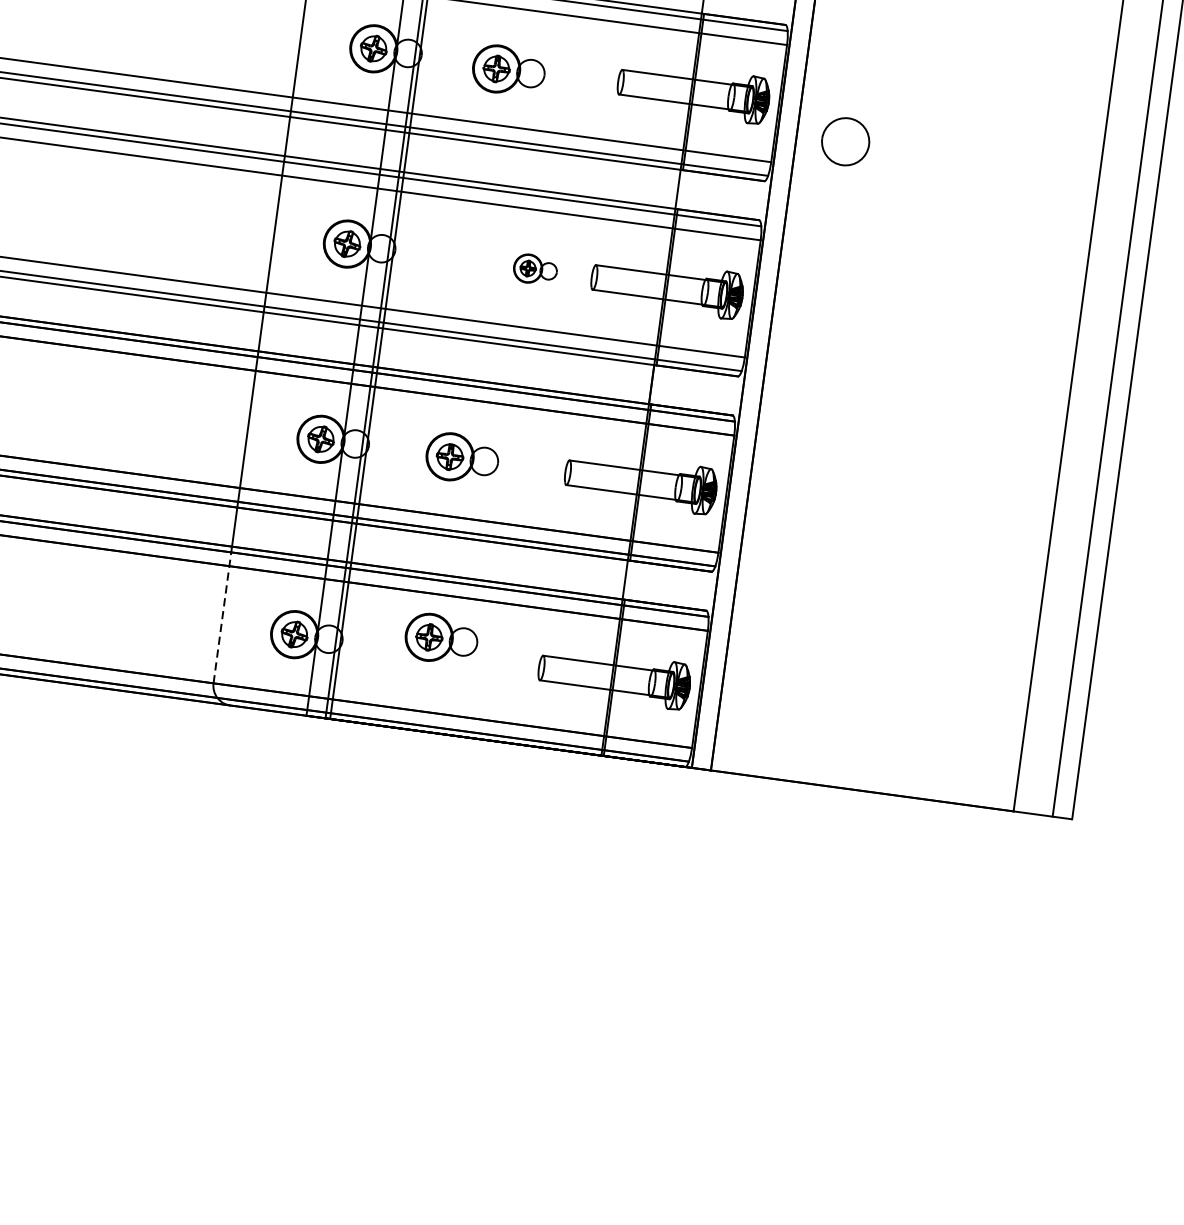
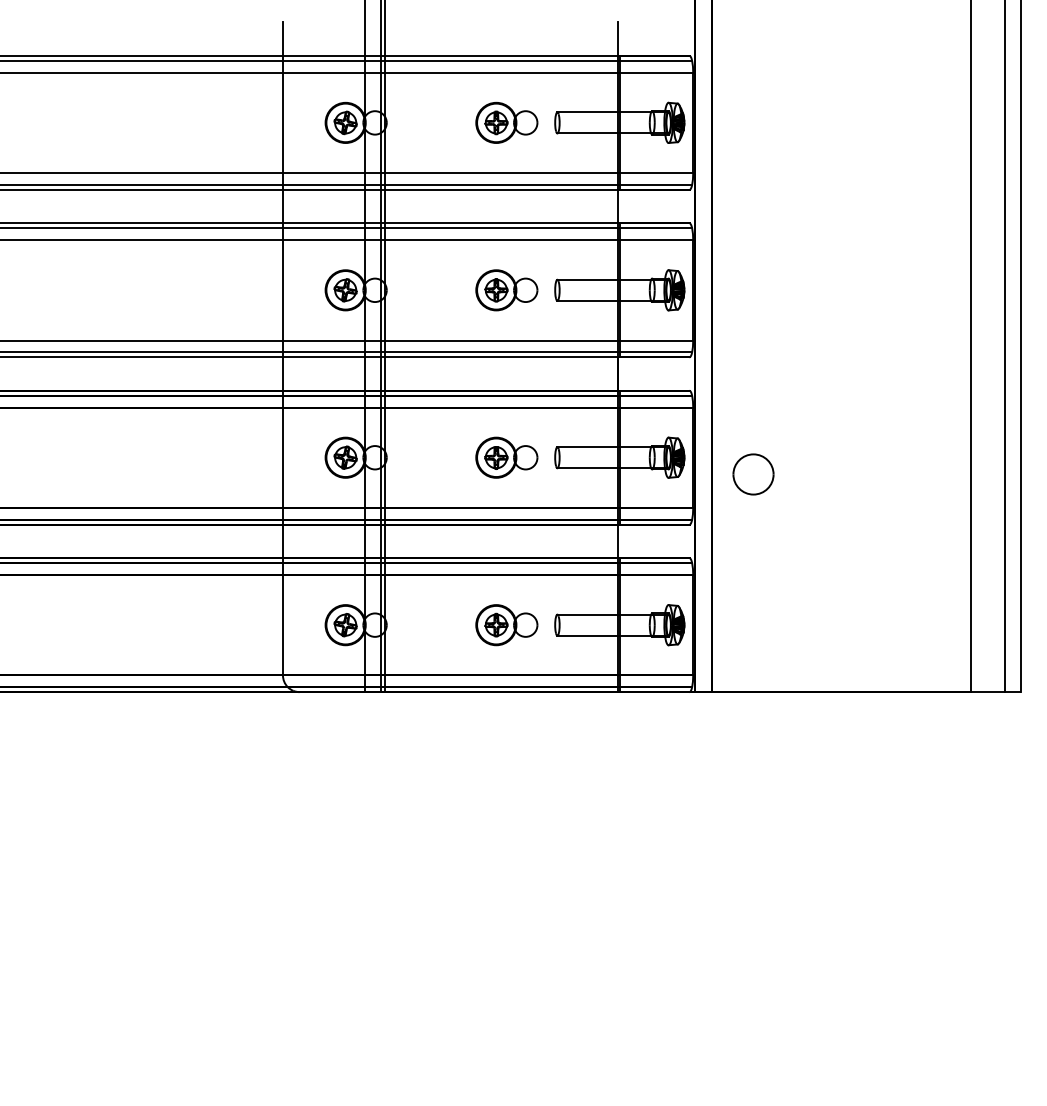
part: (508, 70) -> (506, 122), moved
part: (845, 141) -> (753, 474), moved
part: (534, 269) -> (506, 290), size x1.67
part: (461, 458) -> (506, 457), moved
line: (222, 614) -> (282, 616), dashed -> solid
part: (441, 639) -> (506, 625), moved

